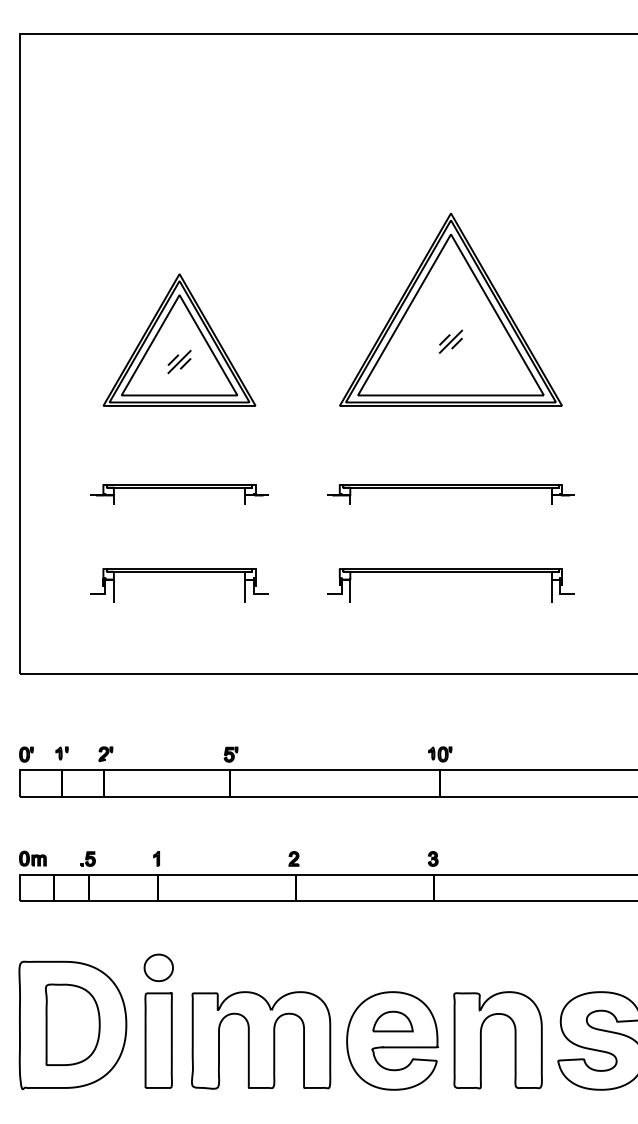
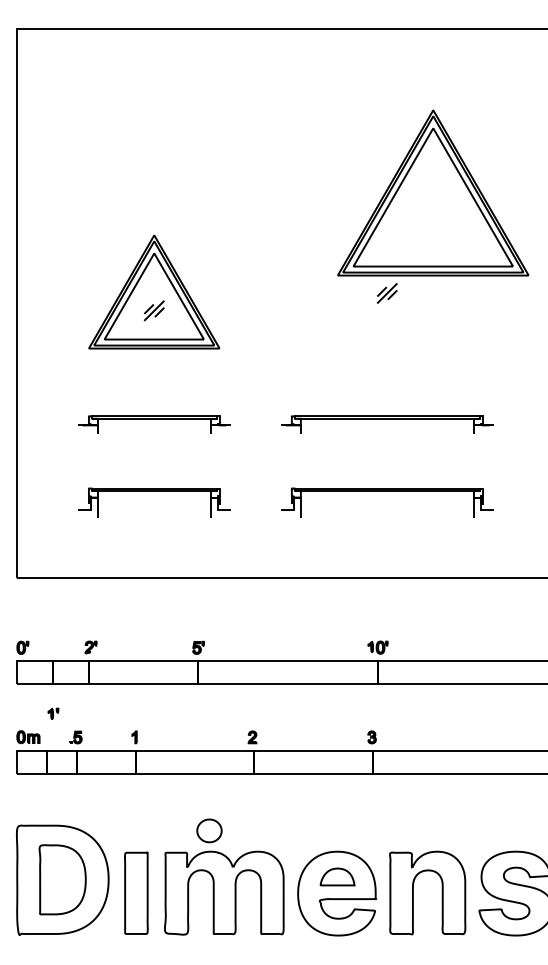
part: (451, 309) -> (433, 192), moved
part: (62, 753) -> (53, 713), moved
part: (158, 967) -> (209, 830), moved

